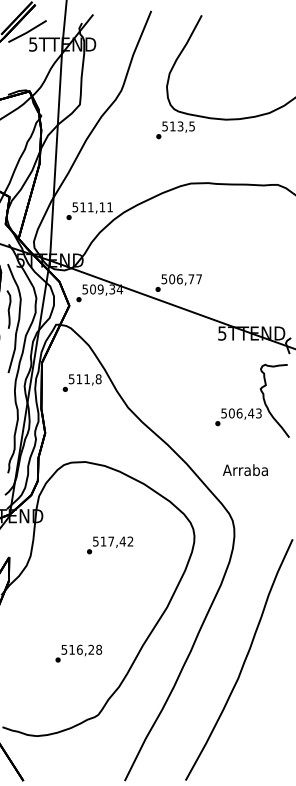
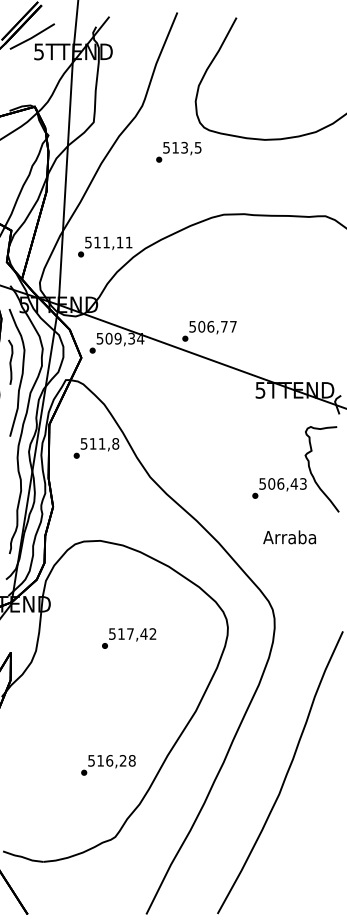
text: (175, 130) -> (178, 152), moved
text: (245, 470) -> (289, 537), moved
text: (78, 653) -> (108, 765), moved

